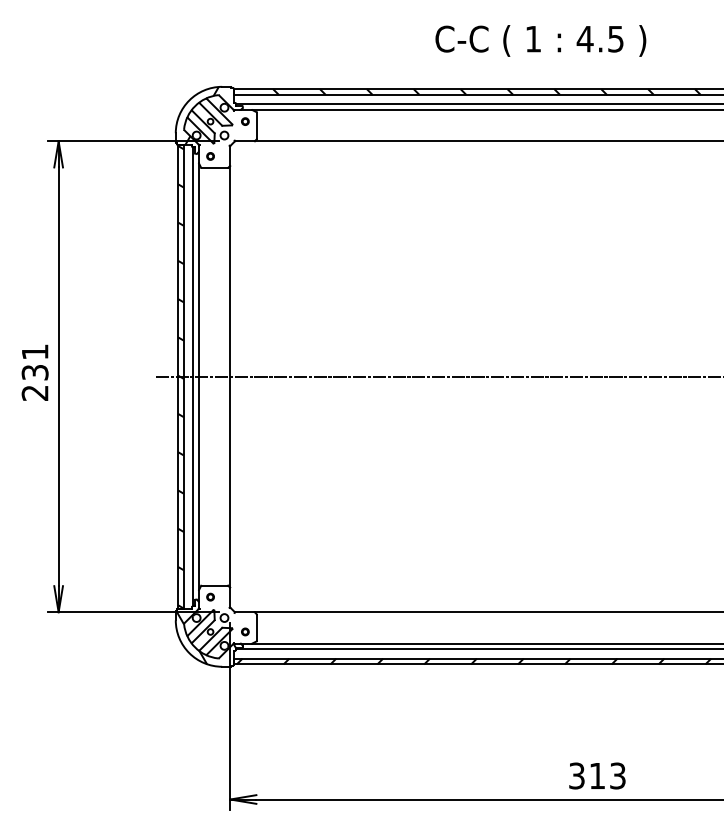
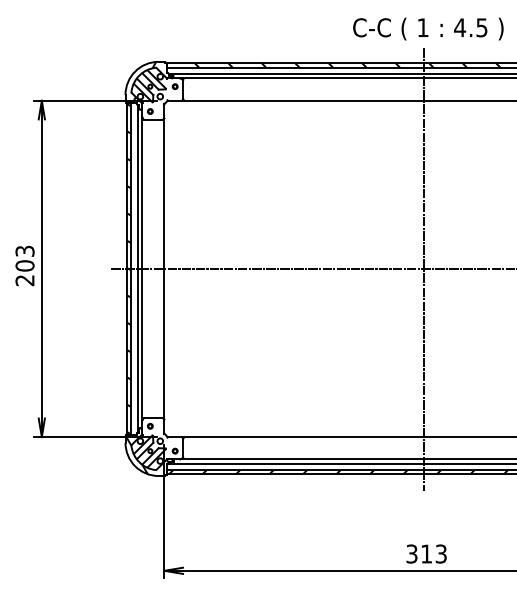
text: (540, 40) -> (428, 28), moved
text: (34, 362) -> (24, 258), 231 -> 203
line: (593, 377) -> (423, 269), added

